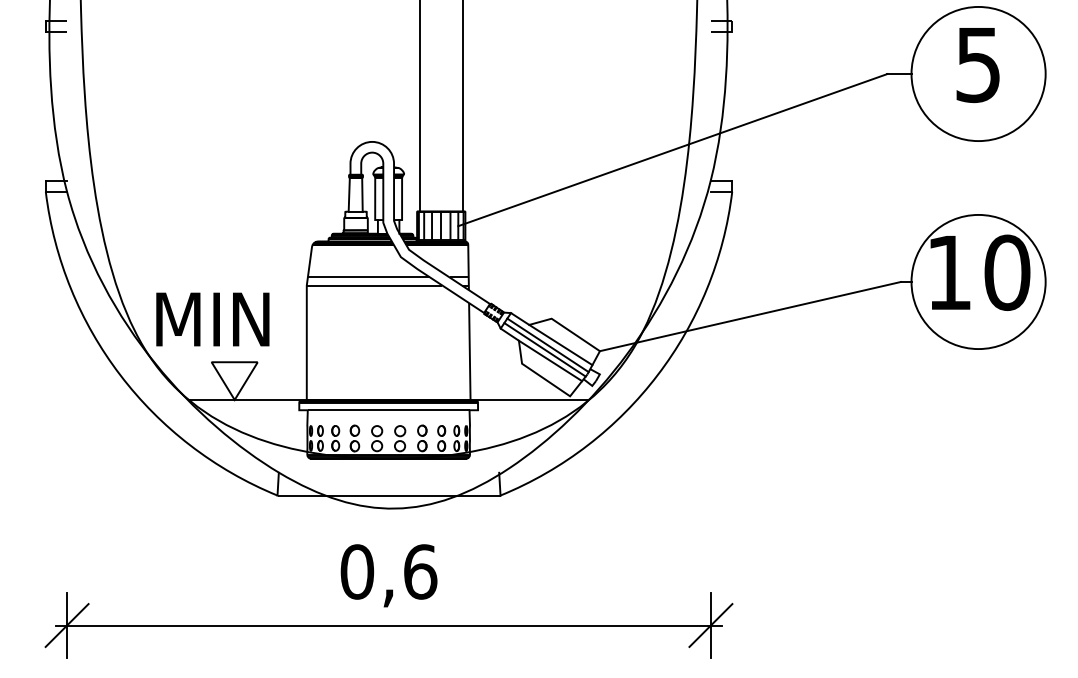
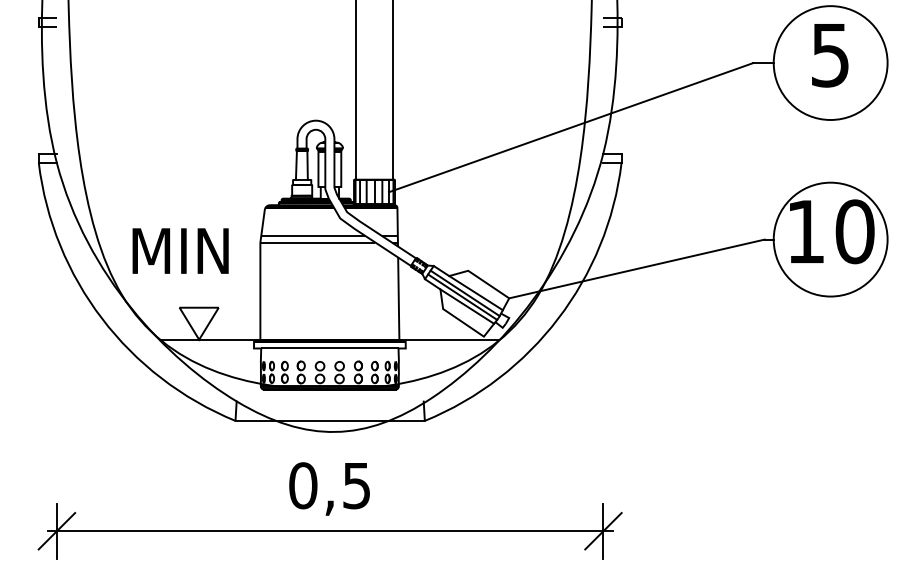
text: (212, 319) -> (180, 251), moved
text: (420, 571) -> (356, 485), 0,6 -> 0,5

